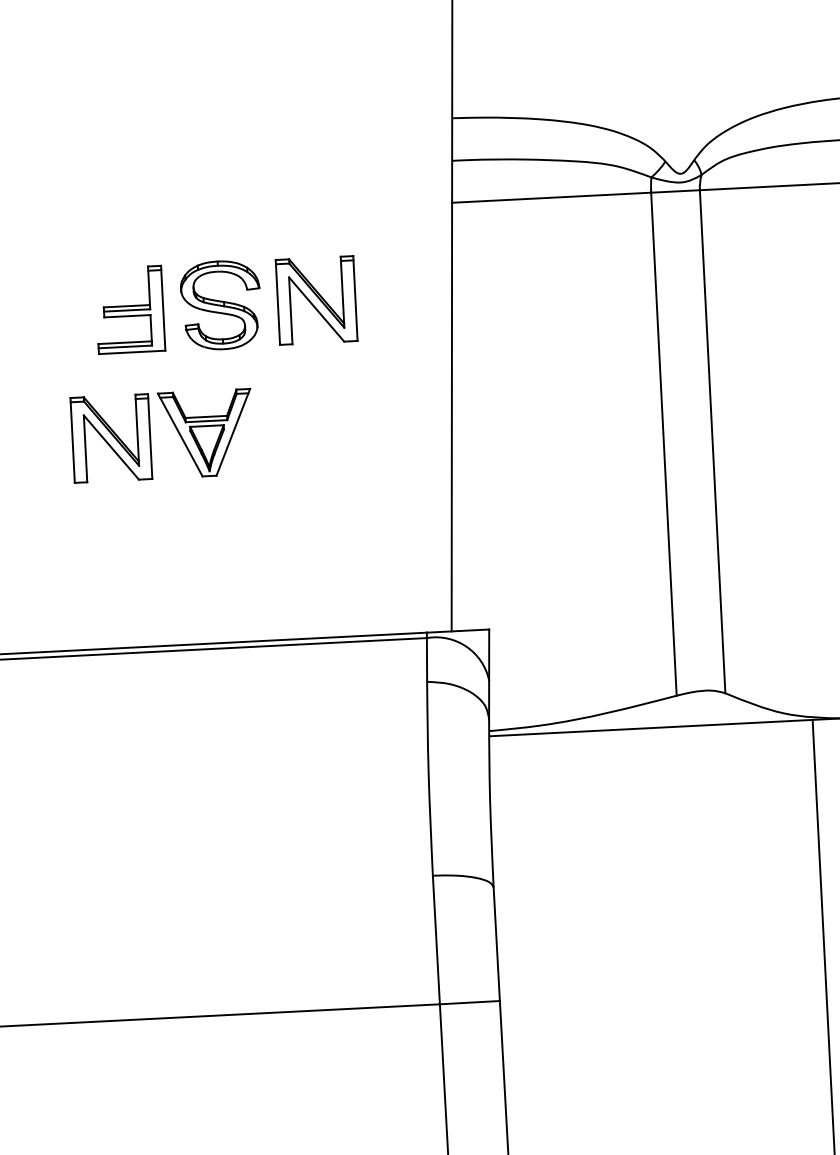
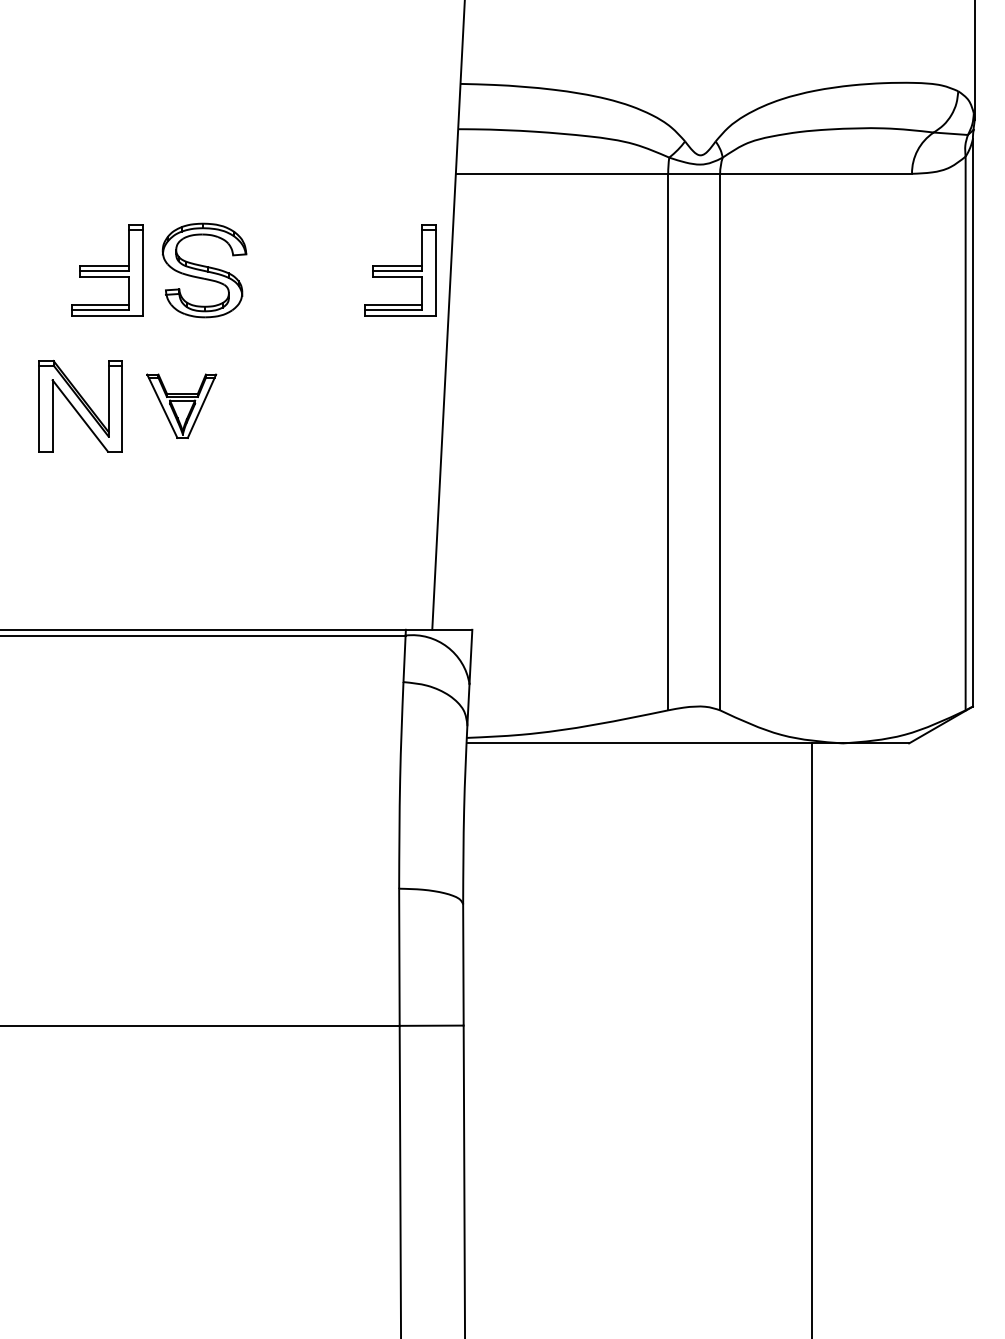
part: (404, 296) -> (400, 270), added
part: (316, 300) -> (306, 270), removed
part: (205, 433) -> (181, 406), size x0.7

